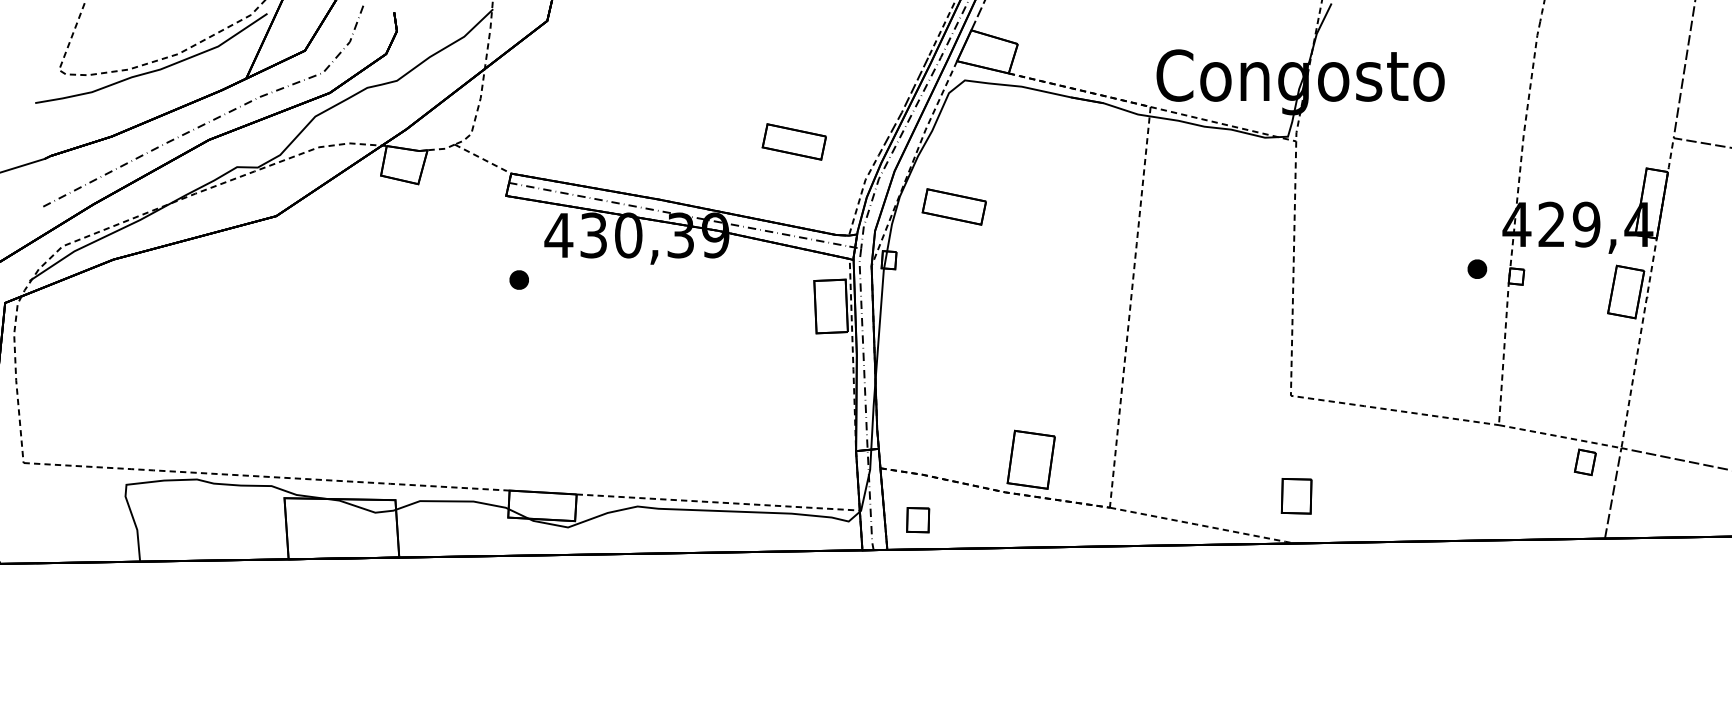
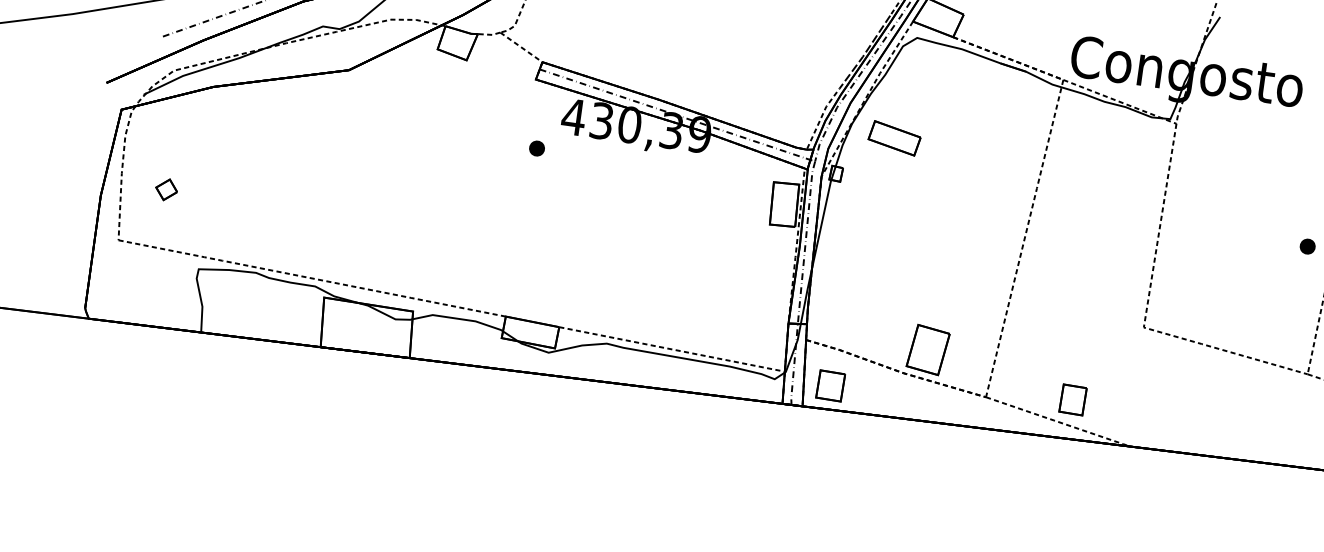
part: (793, 141) -> (772, 67), removed
part: (73, 393) -> (166, 190), added
part: (1296, 496) -> (1072, 400), moved
part: (917, 519) -> (830, 385), size x1.43

